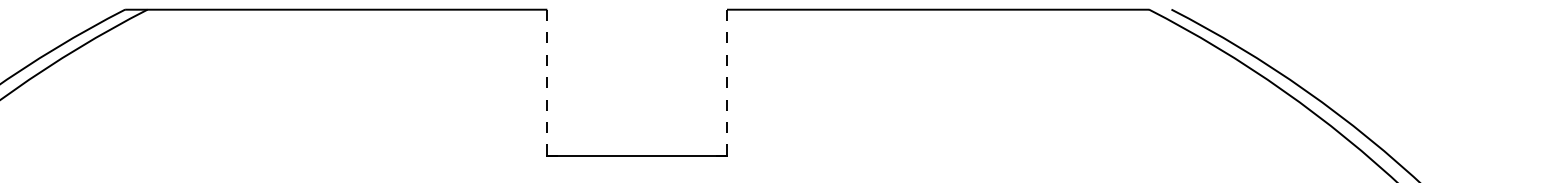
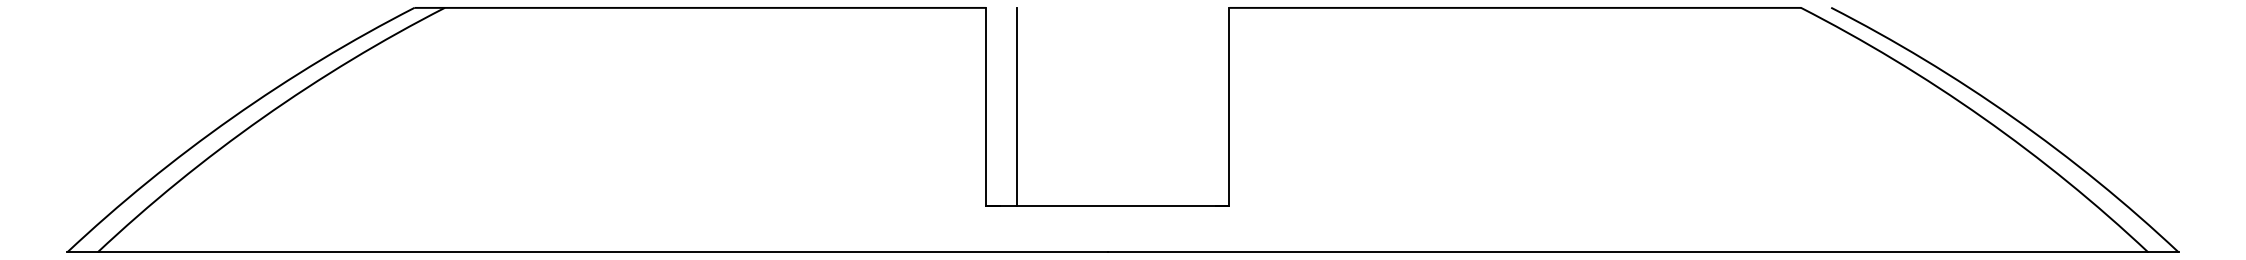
line: (547, 82) -> (986, 106), dashed -> solid
line: (569, 82) -> (1016, 106), added
line: (727, 82) -> (1229, 106), dashed -> solid

